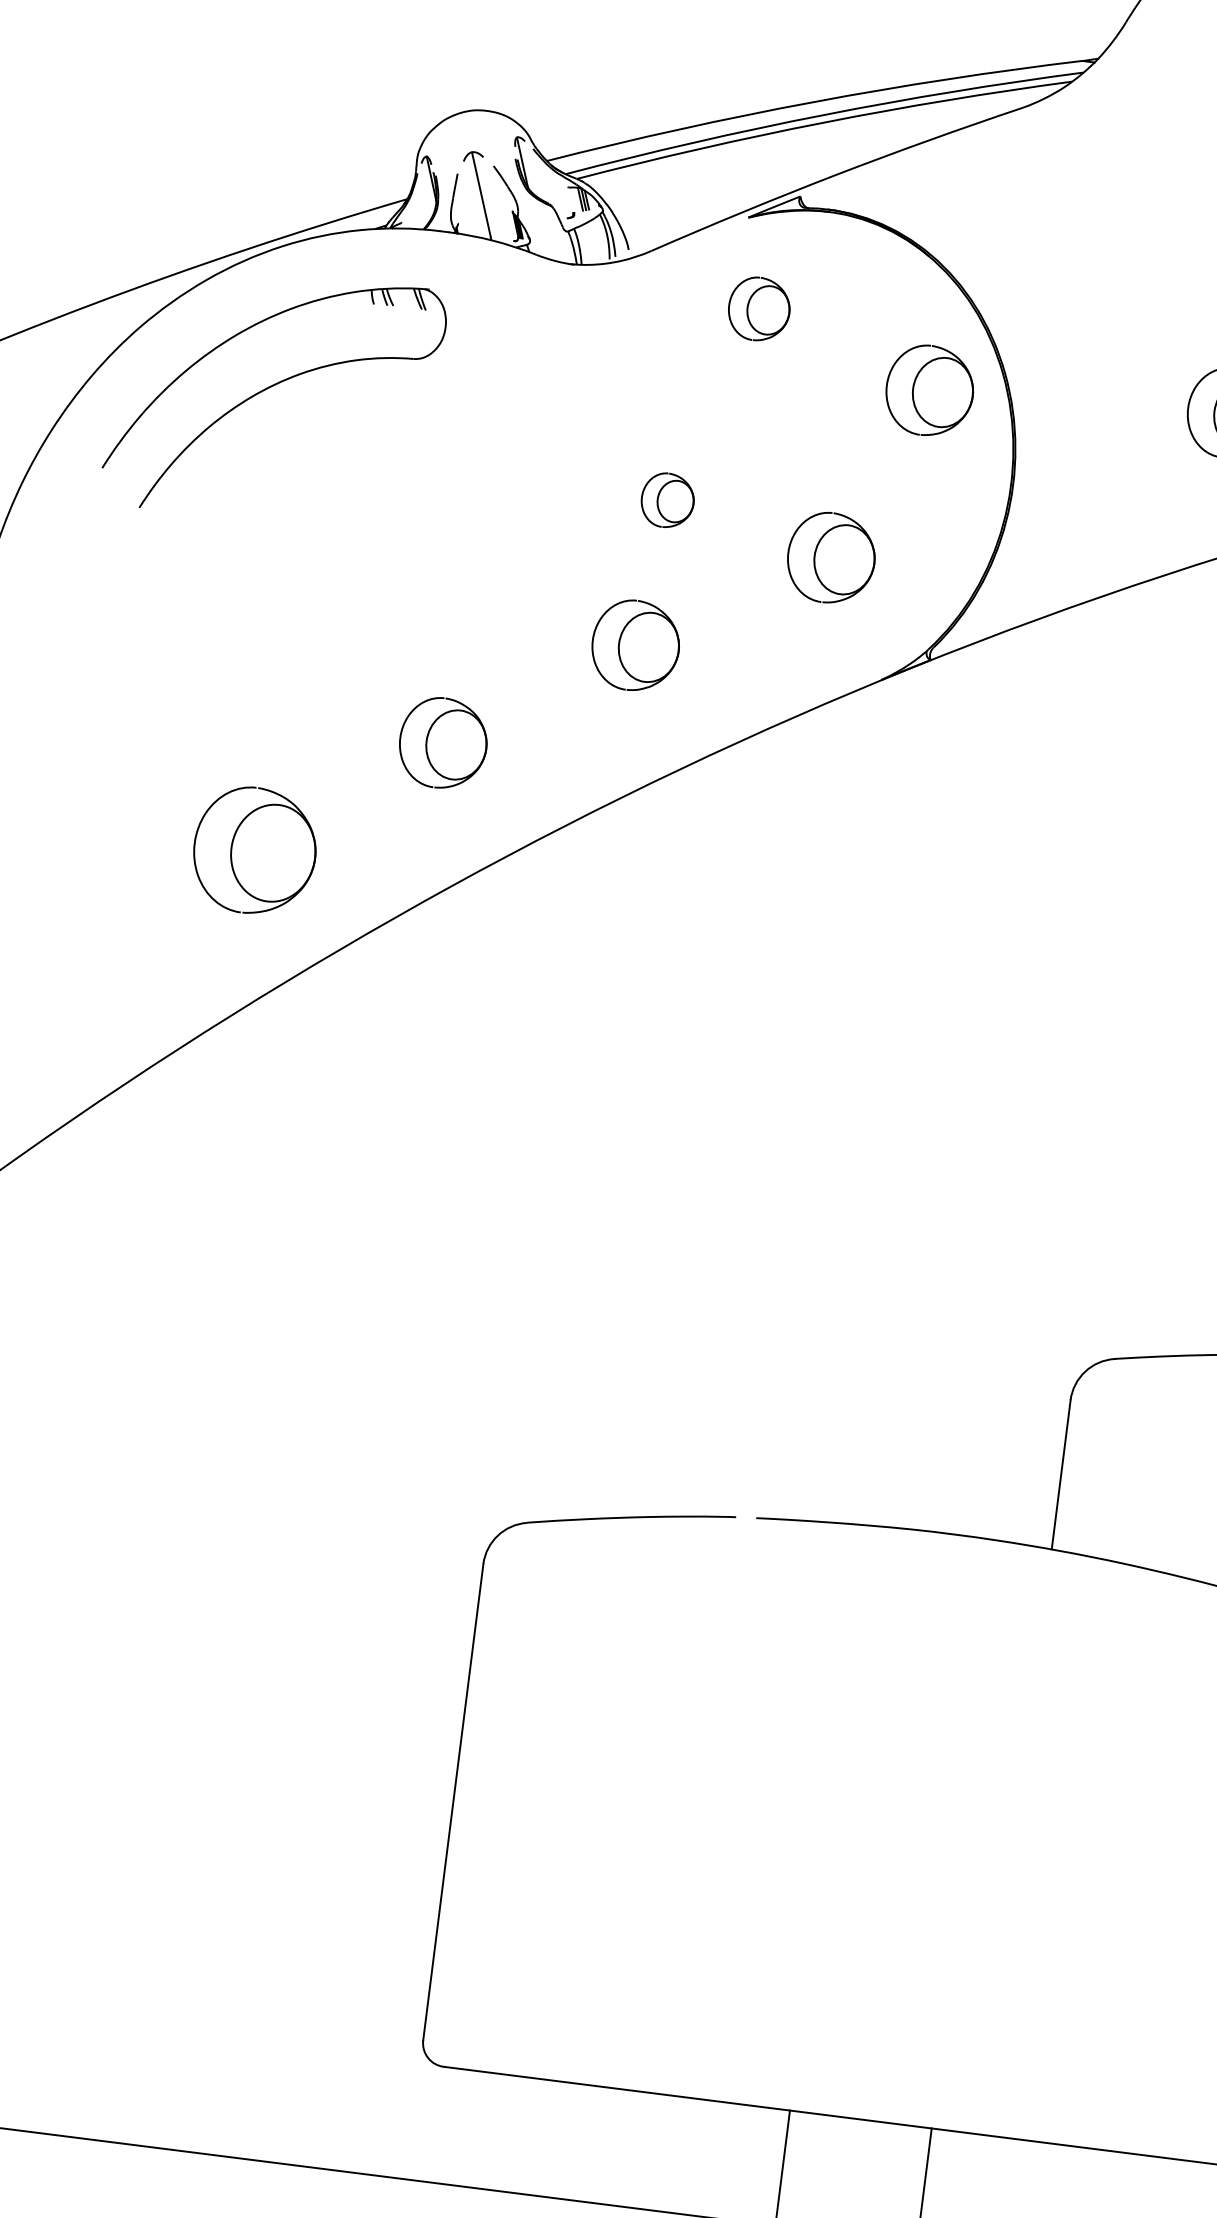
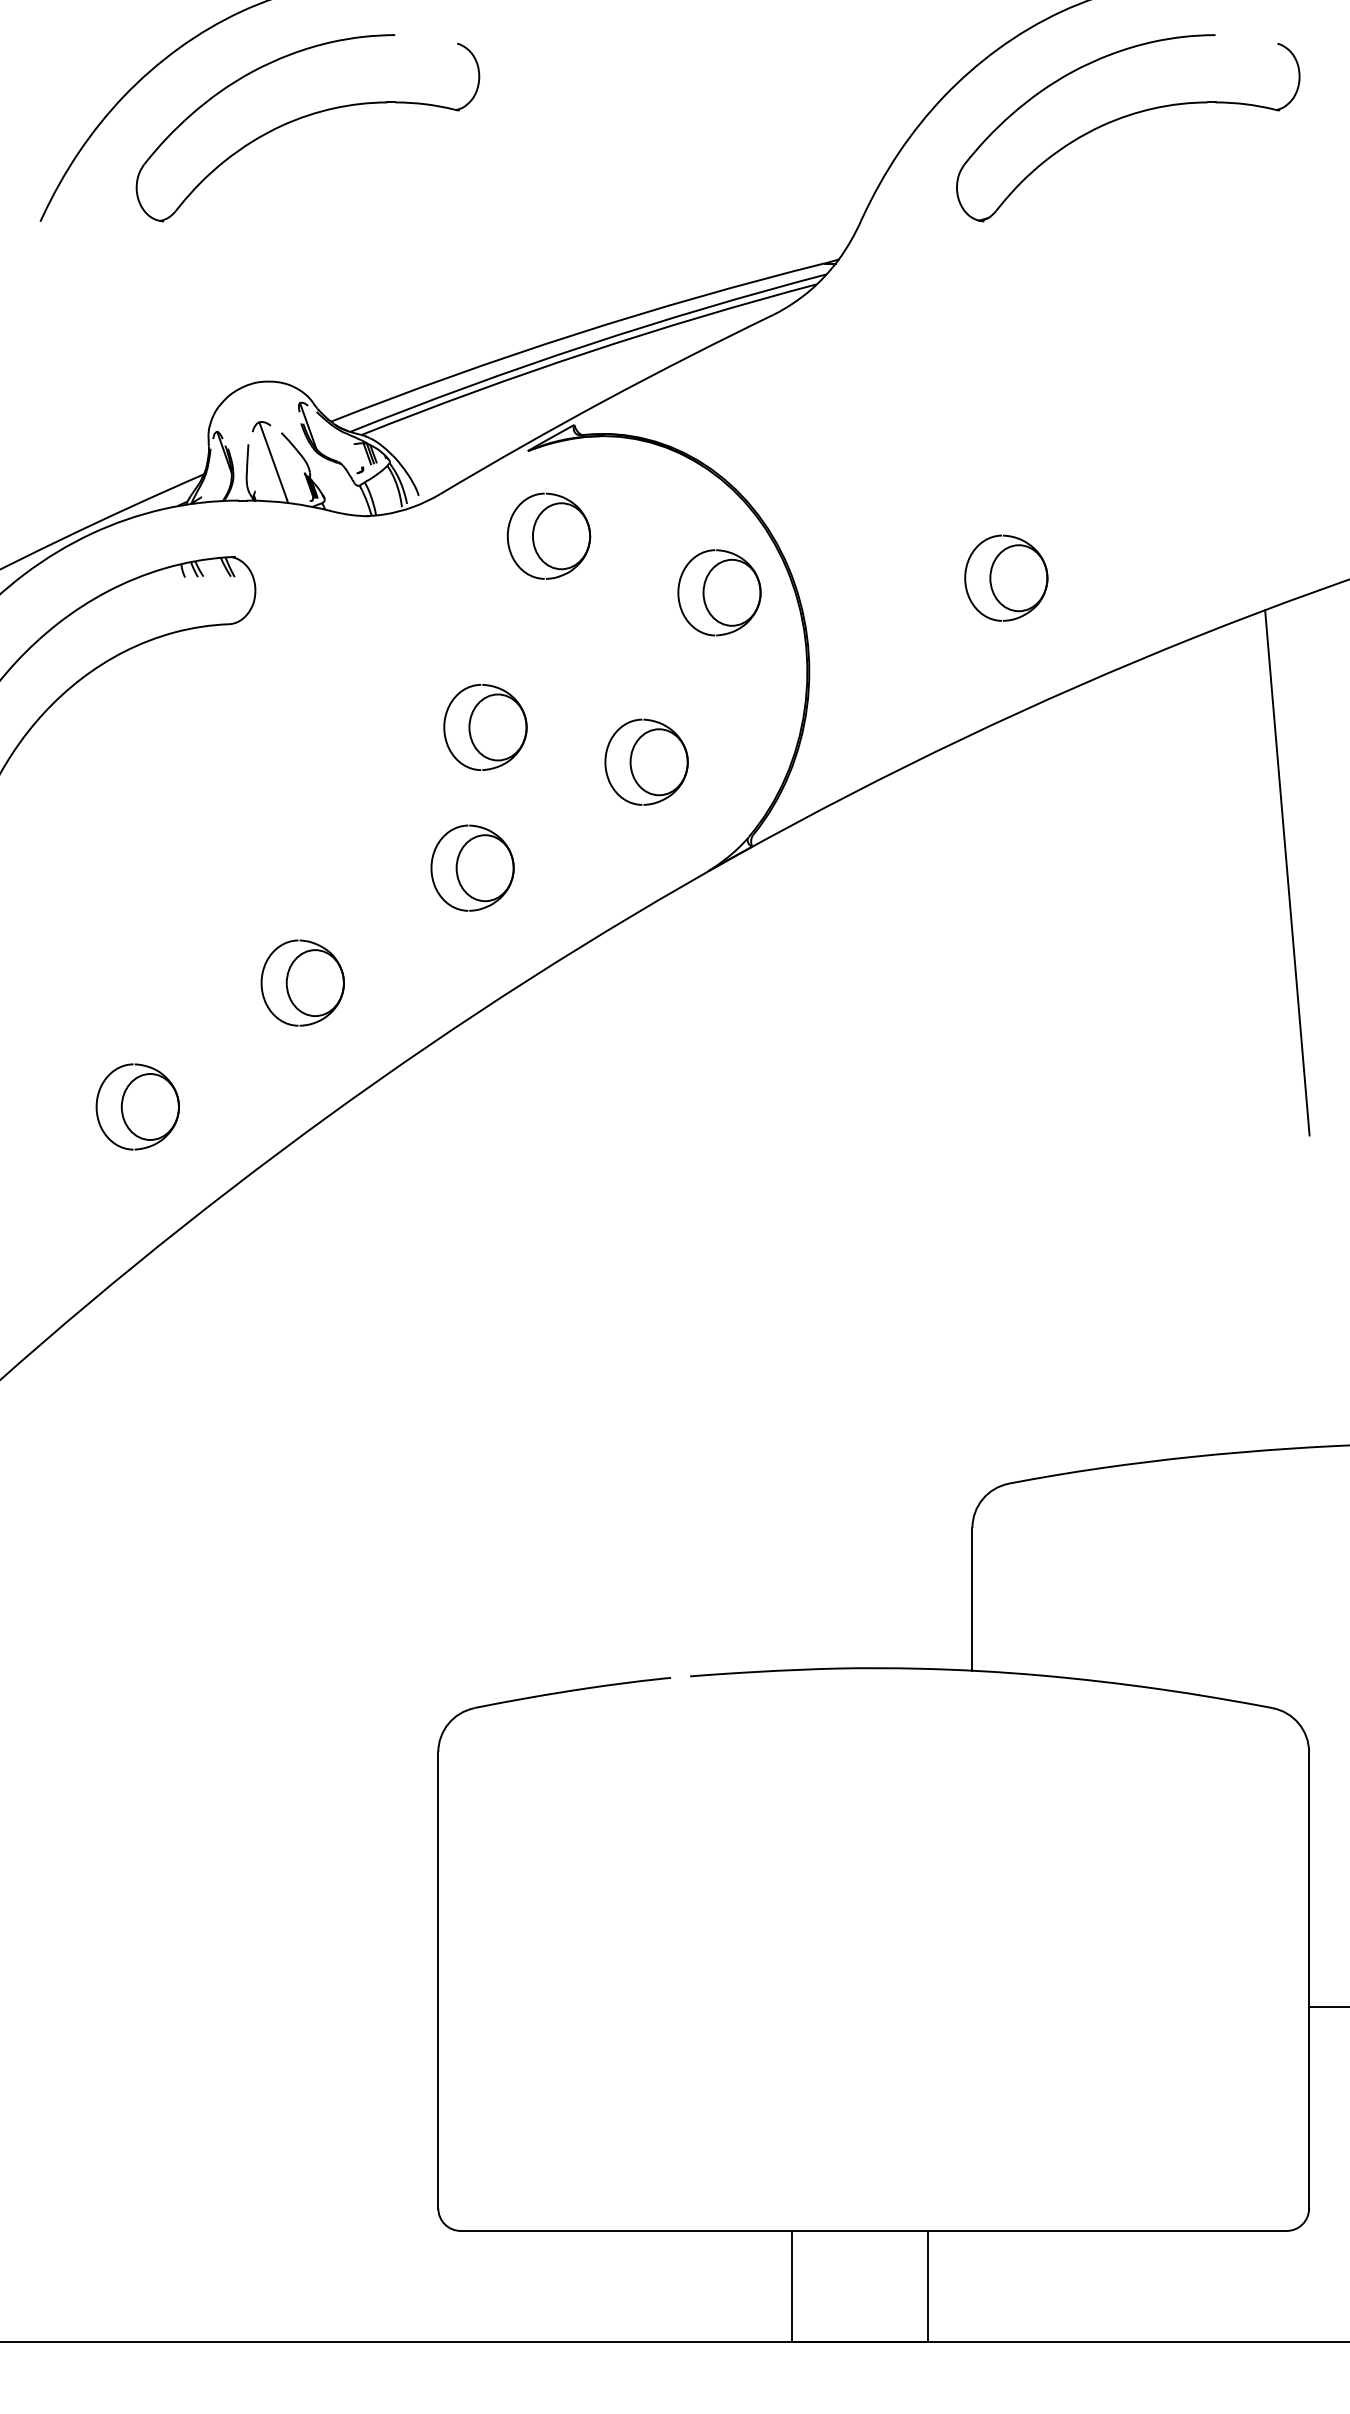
part: (758, 308) -> (548, 535), size x1.43
part: (667, 500) -> (485, 727), size x1.67
part: (254, 850) -> (137, 1106), size x0.71

